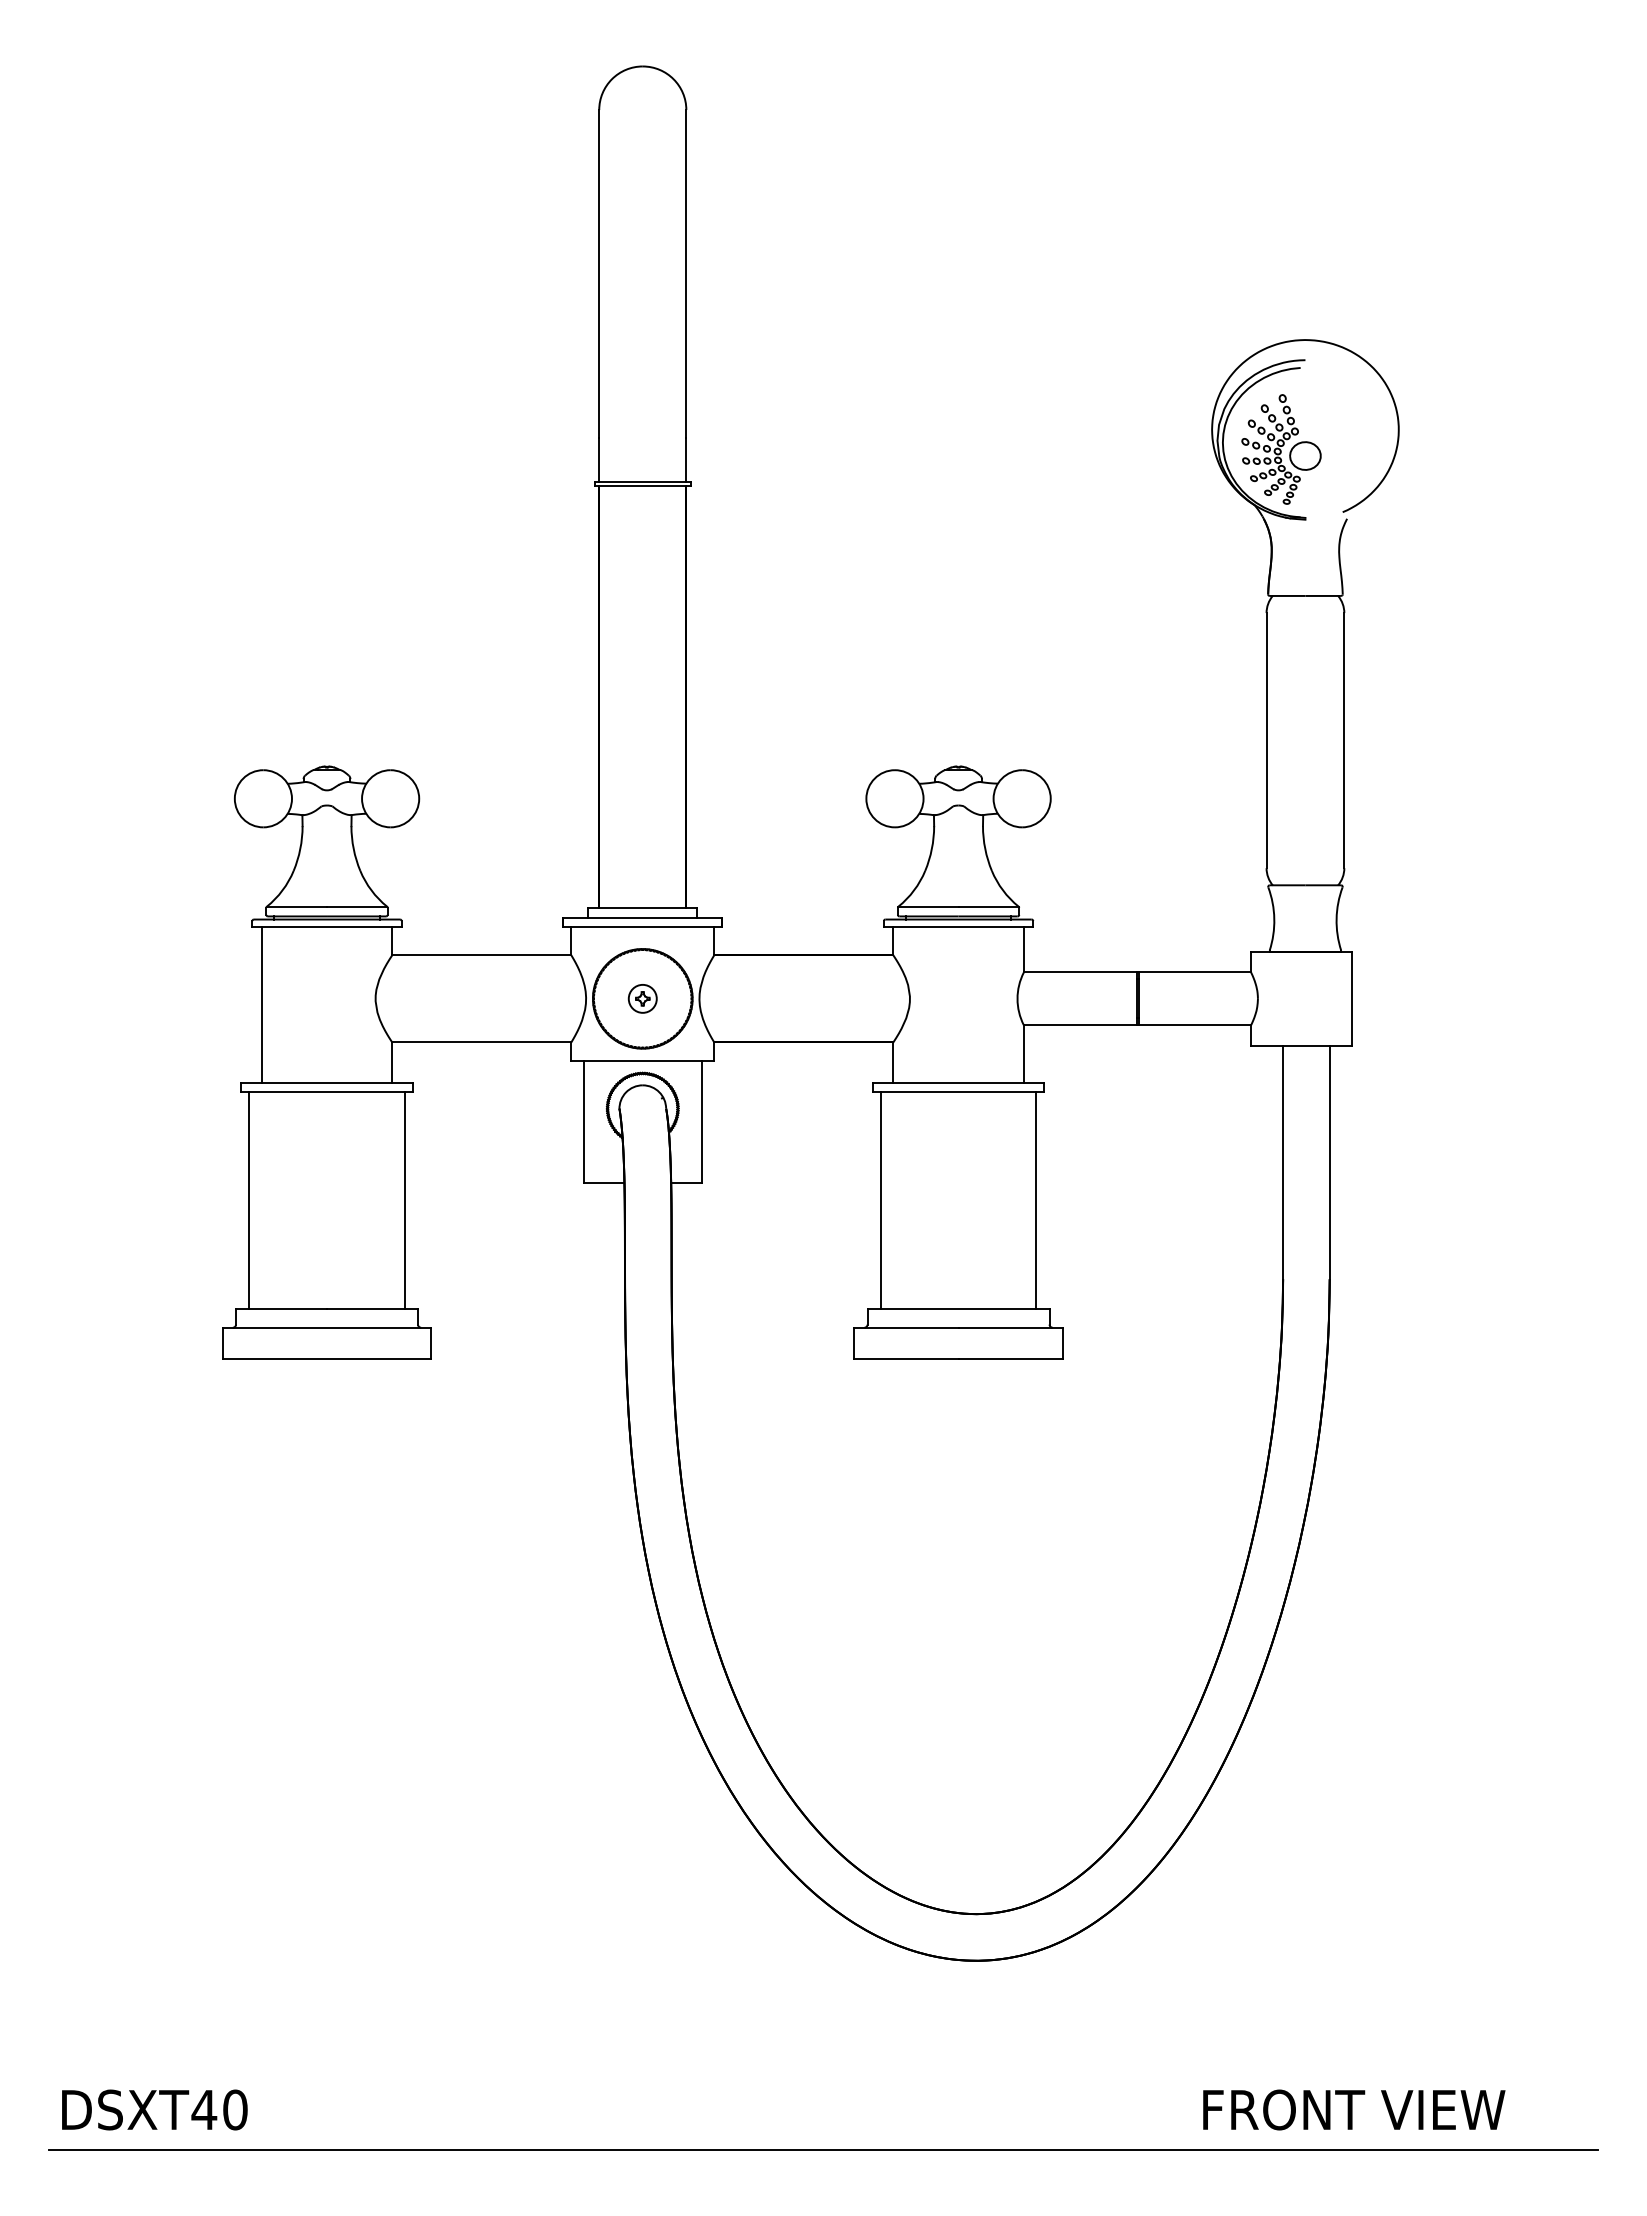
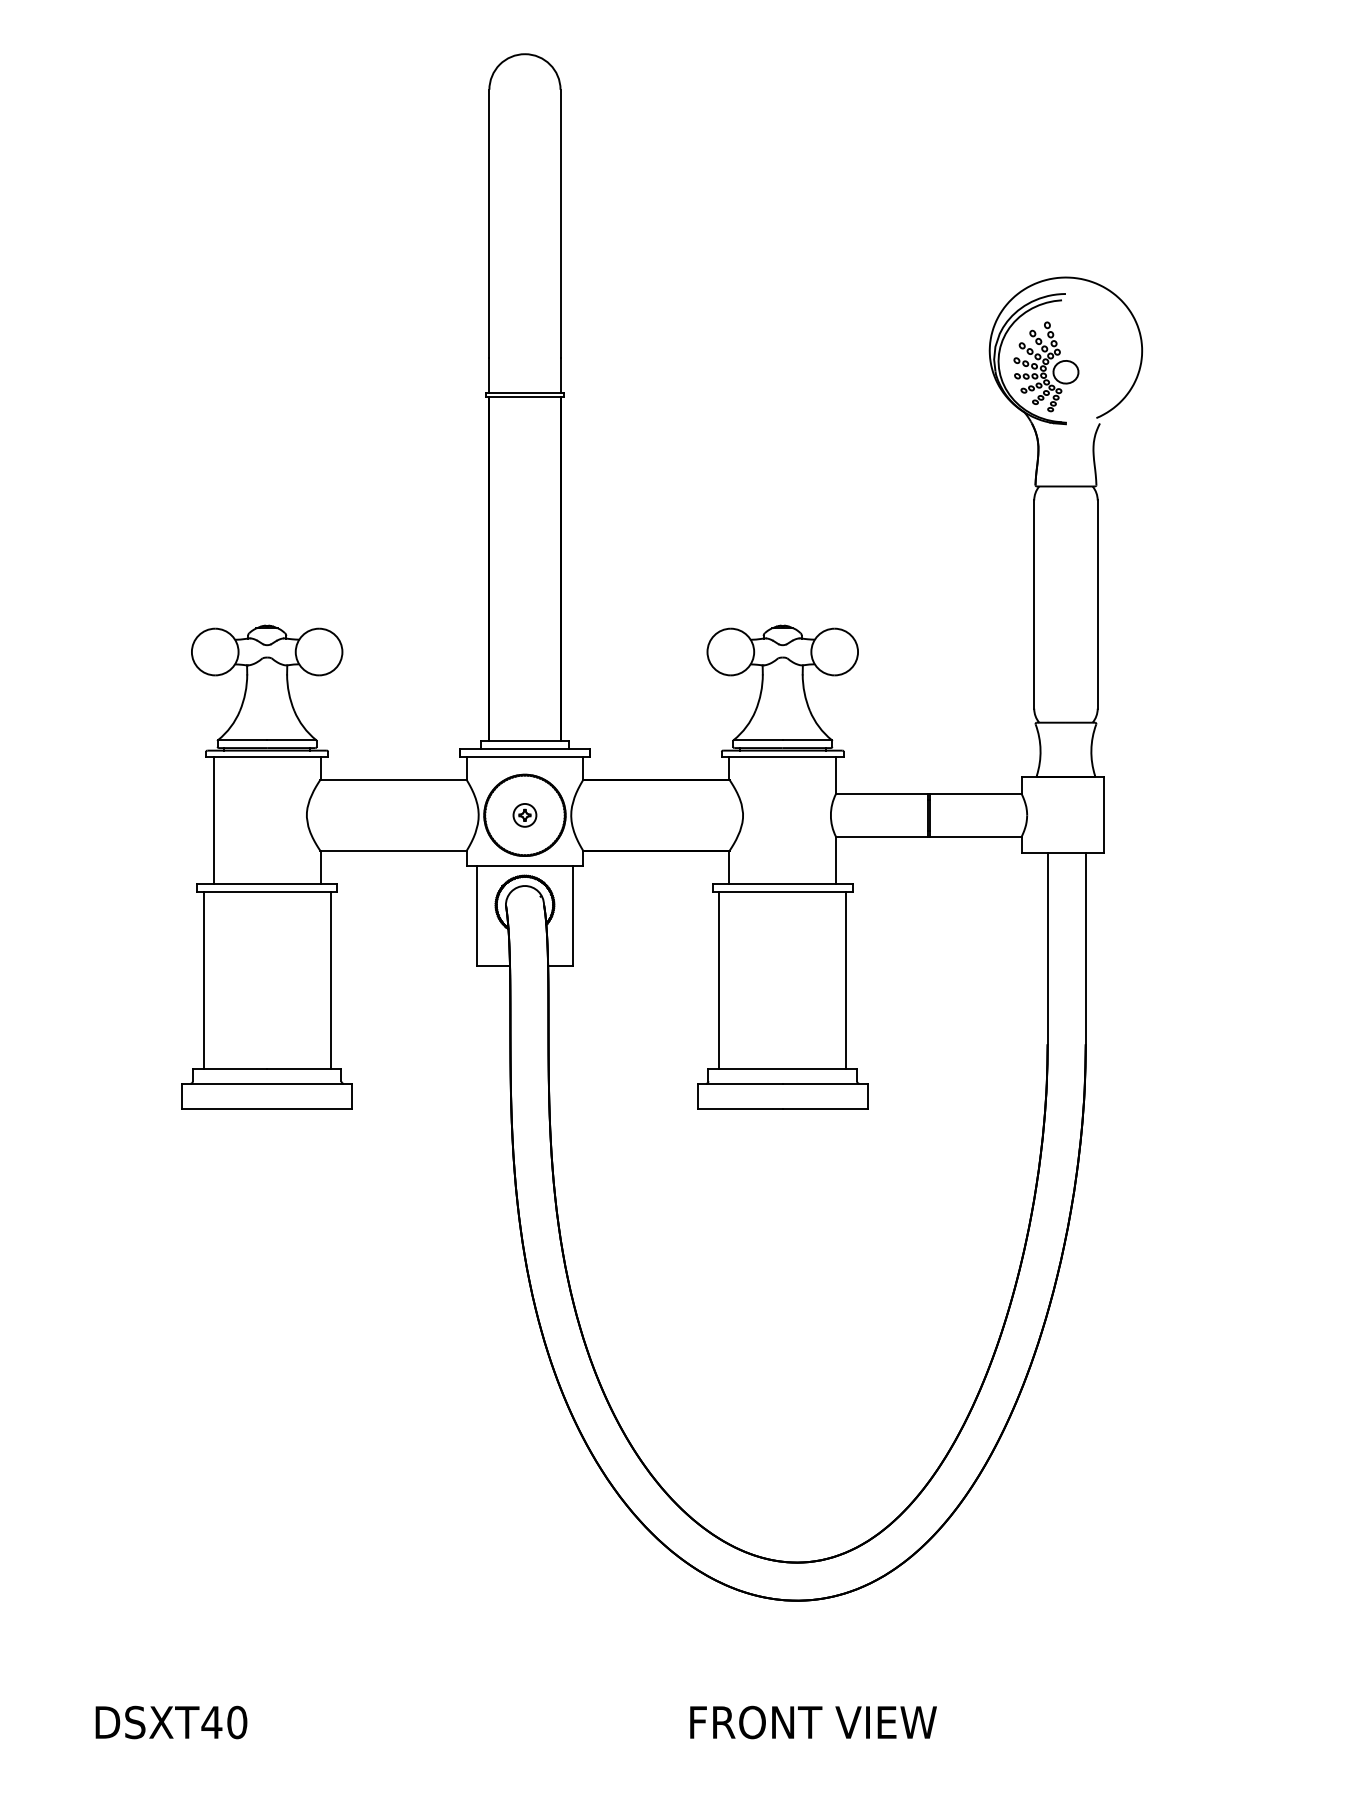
text: (154, 2109) -> (171, 1722), moved
text: (1354, 2109) -> (813, 1722), moved
line: (823, 2149) -> (672, 1754), removed

